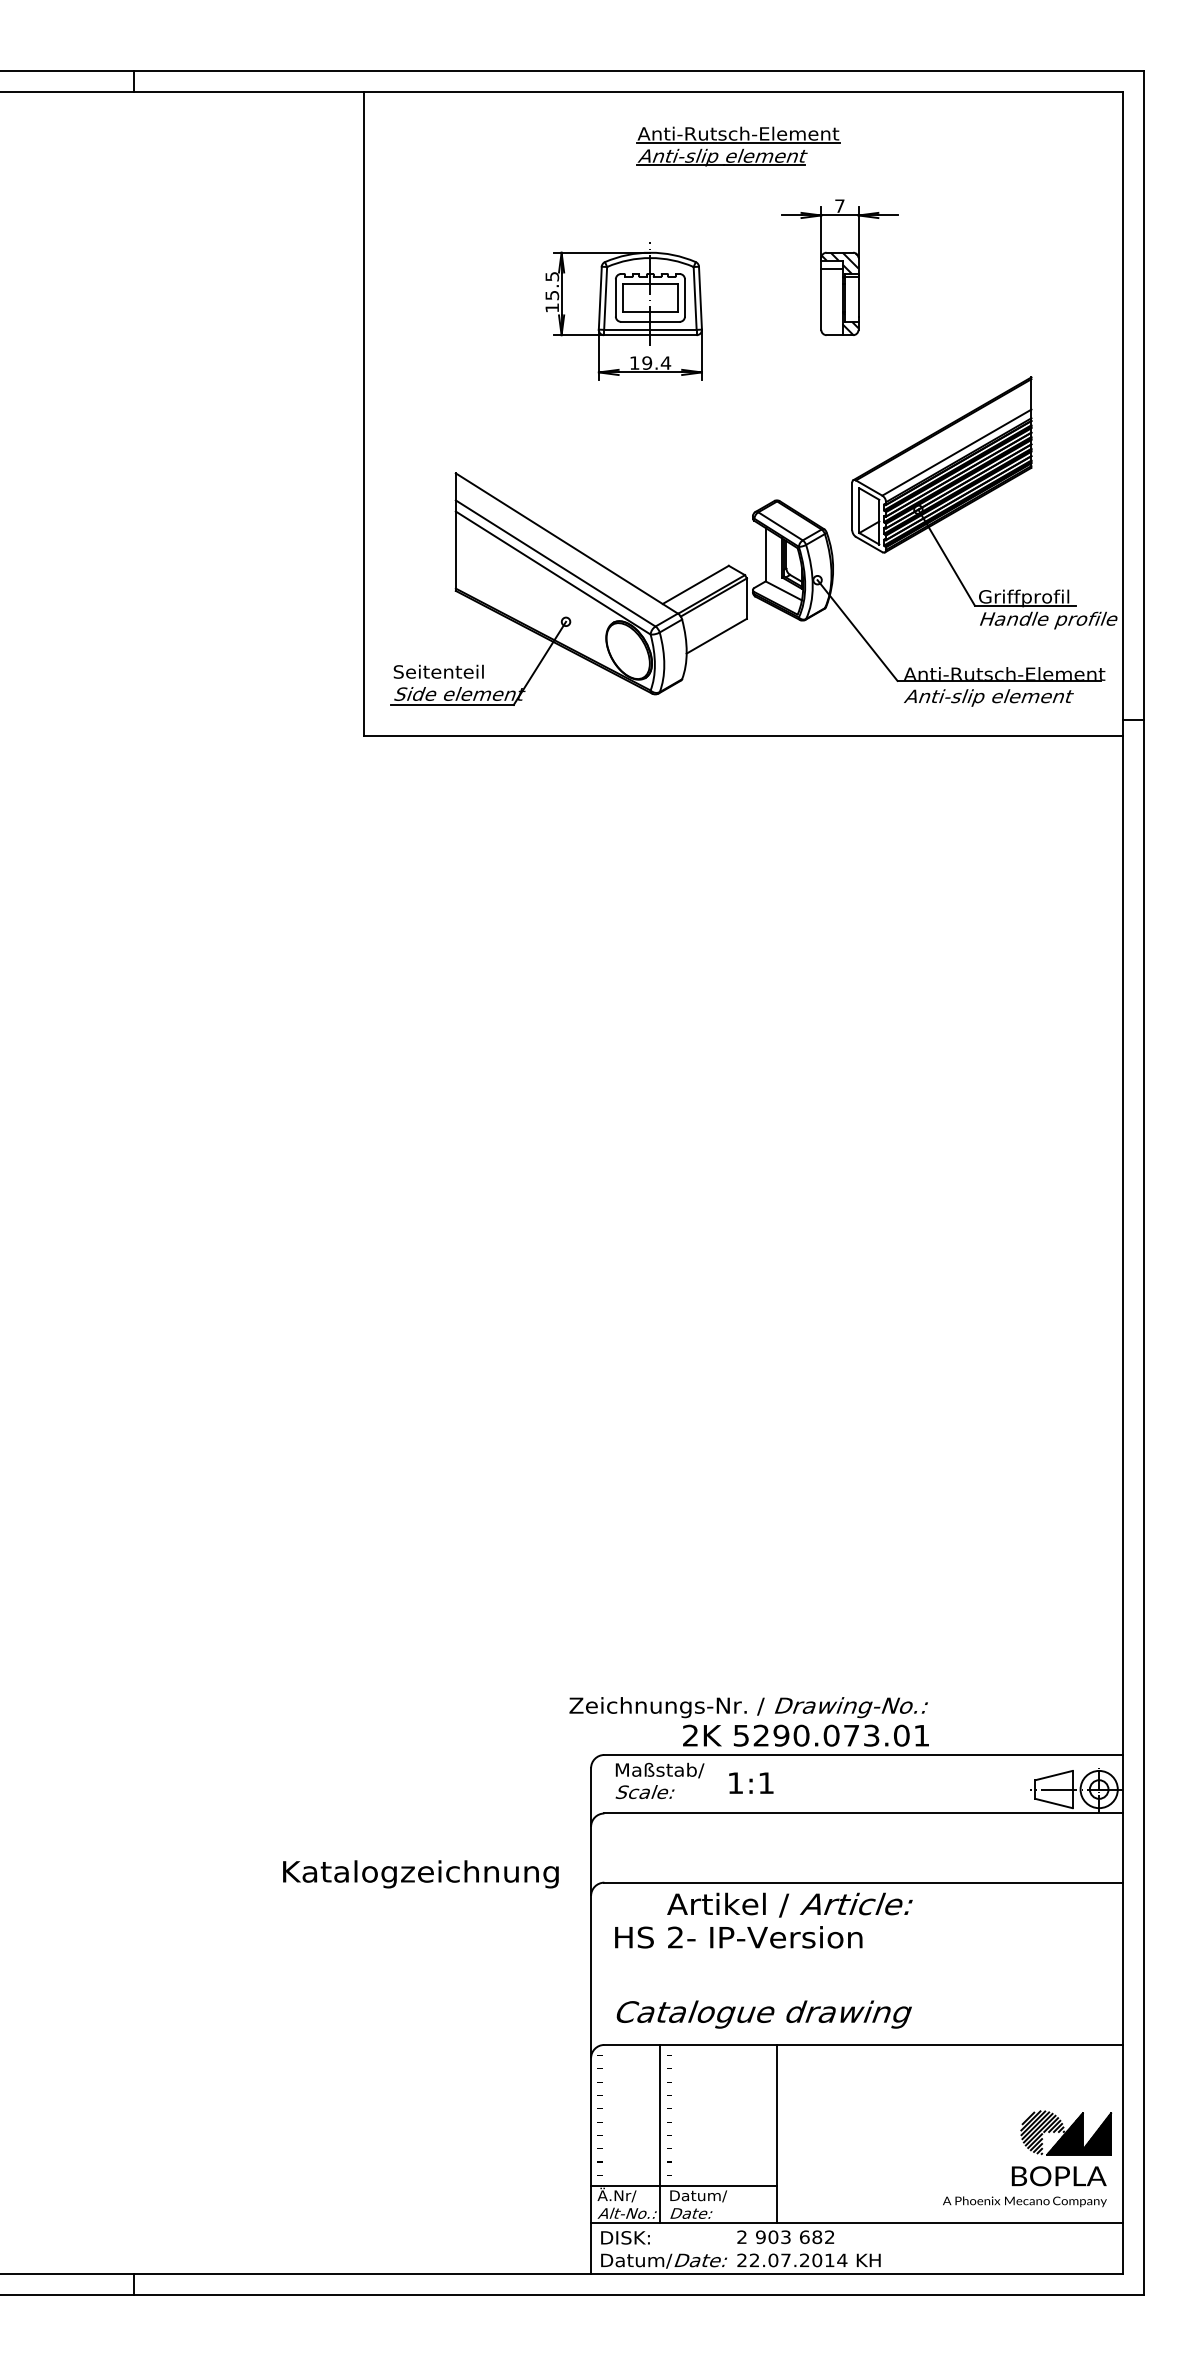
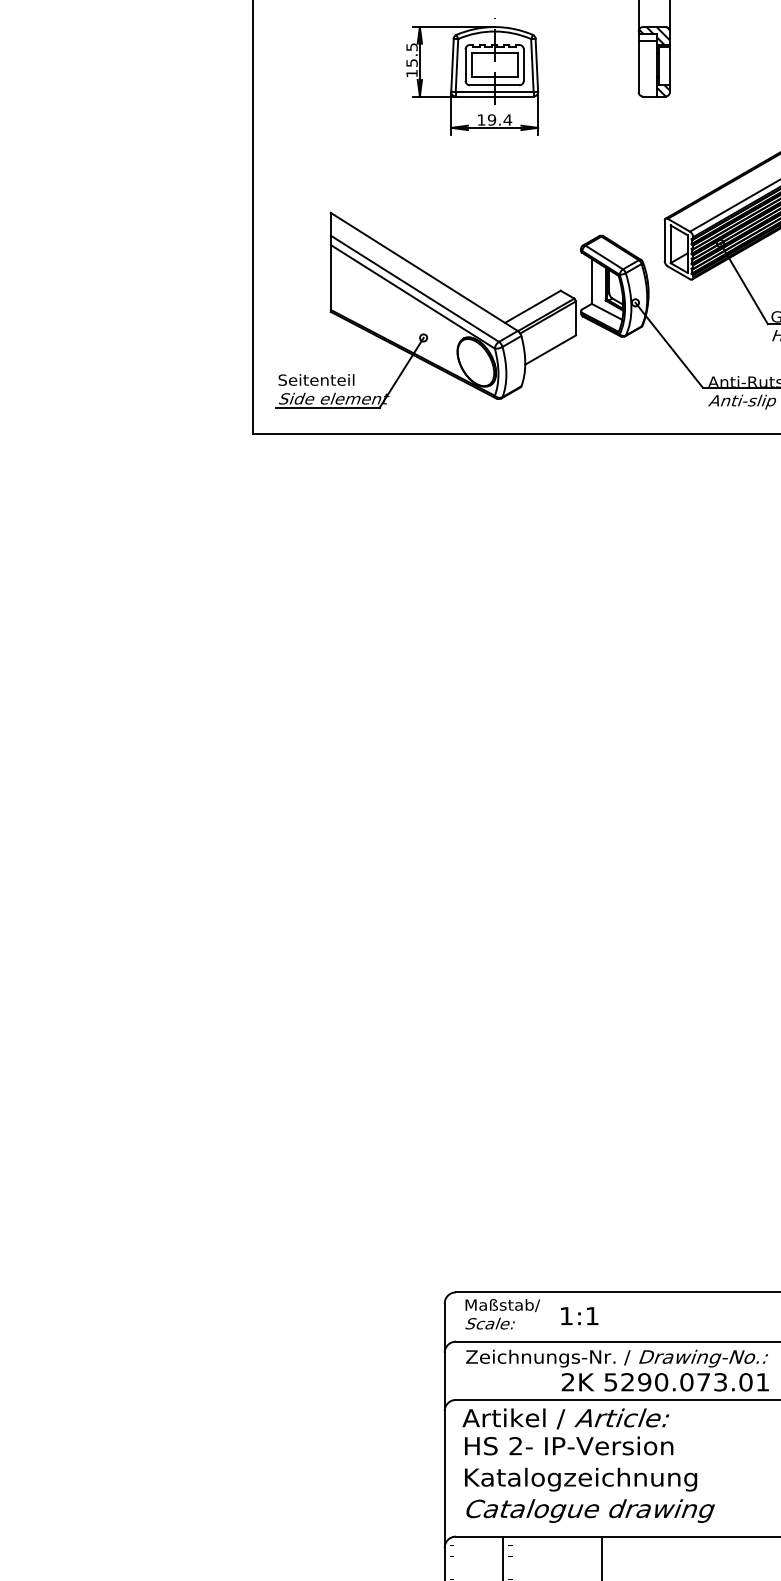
text: (748, 1721) -> (616, 1370), moved
text: (420, 1874) -> (580, 1479), moved
text: (789, 1904) -> (565, 1418), moved

